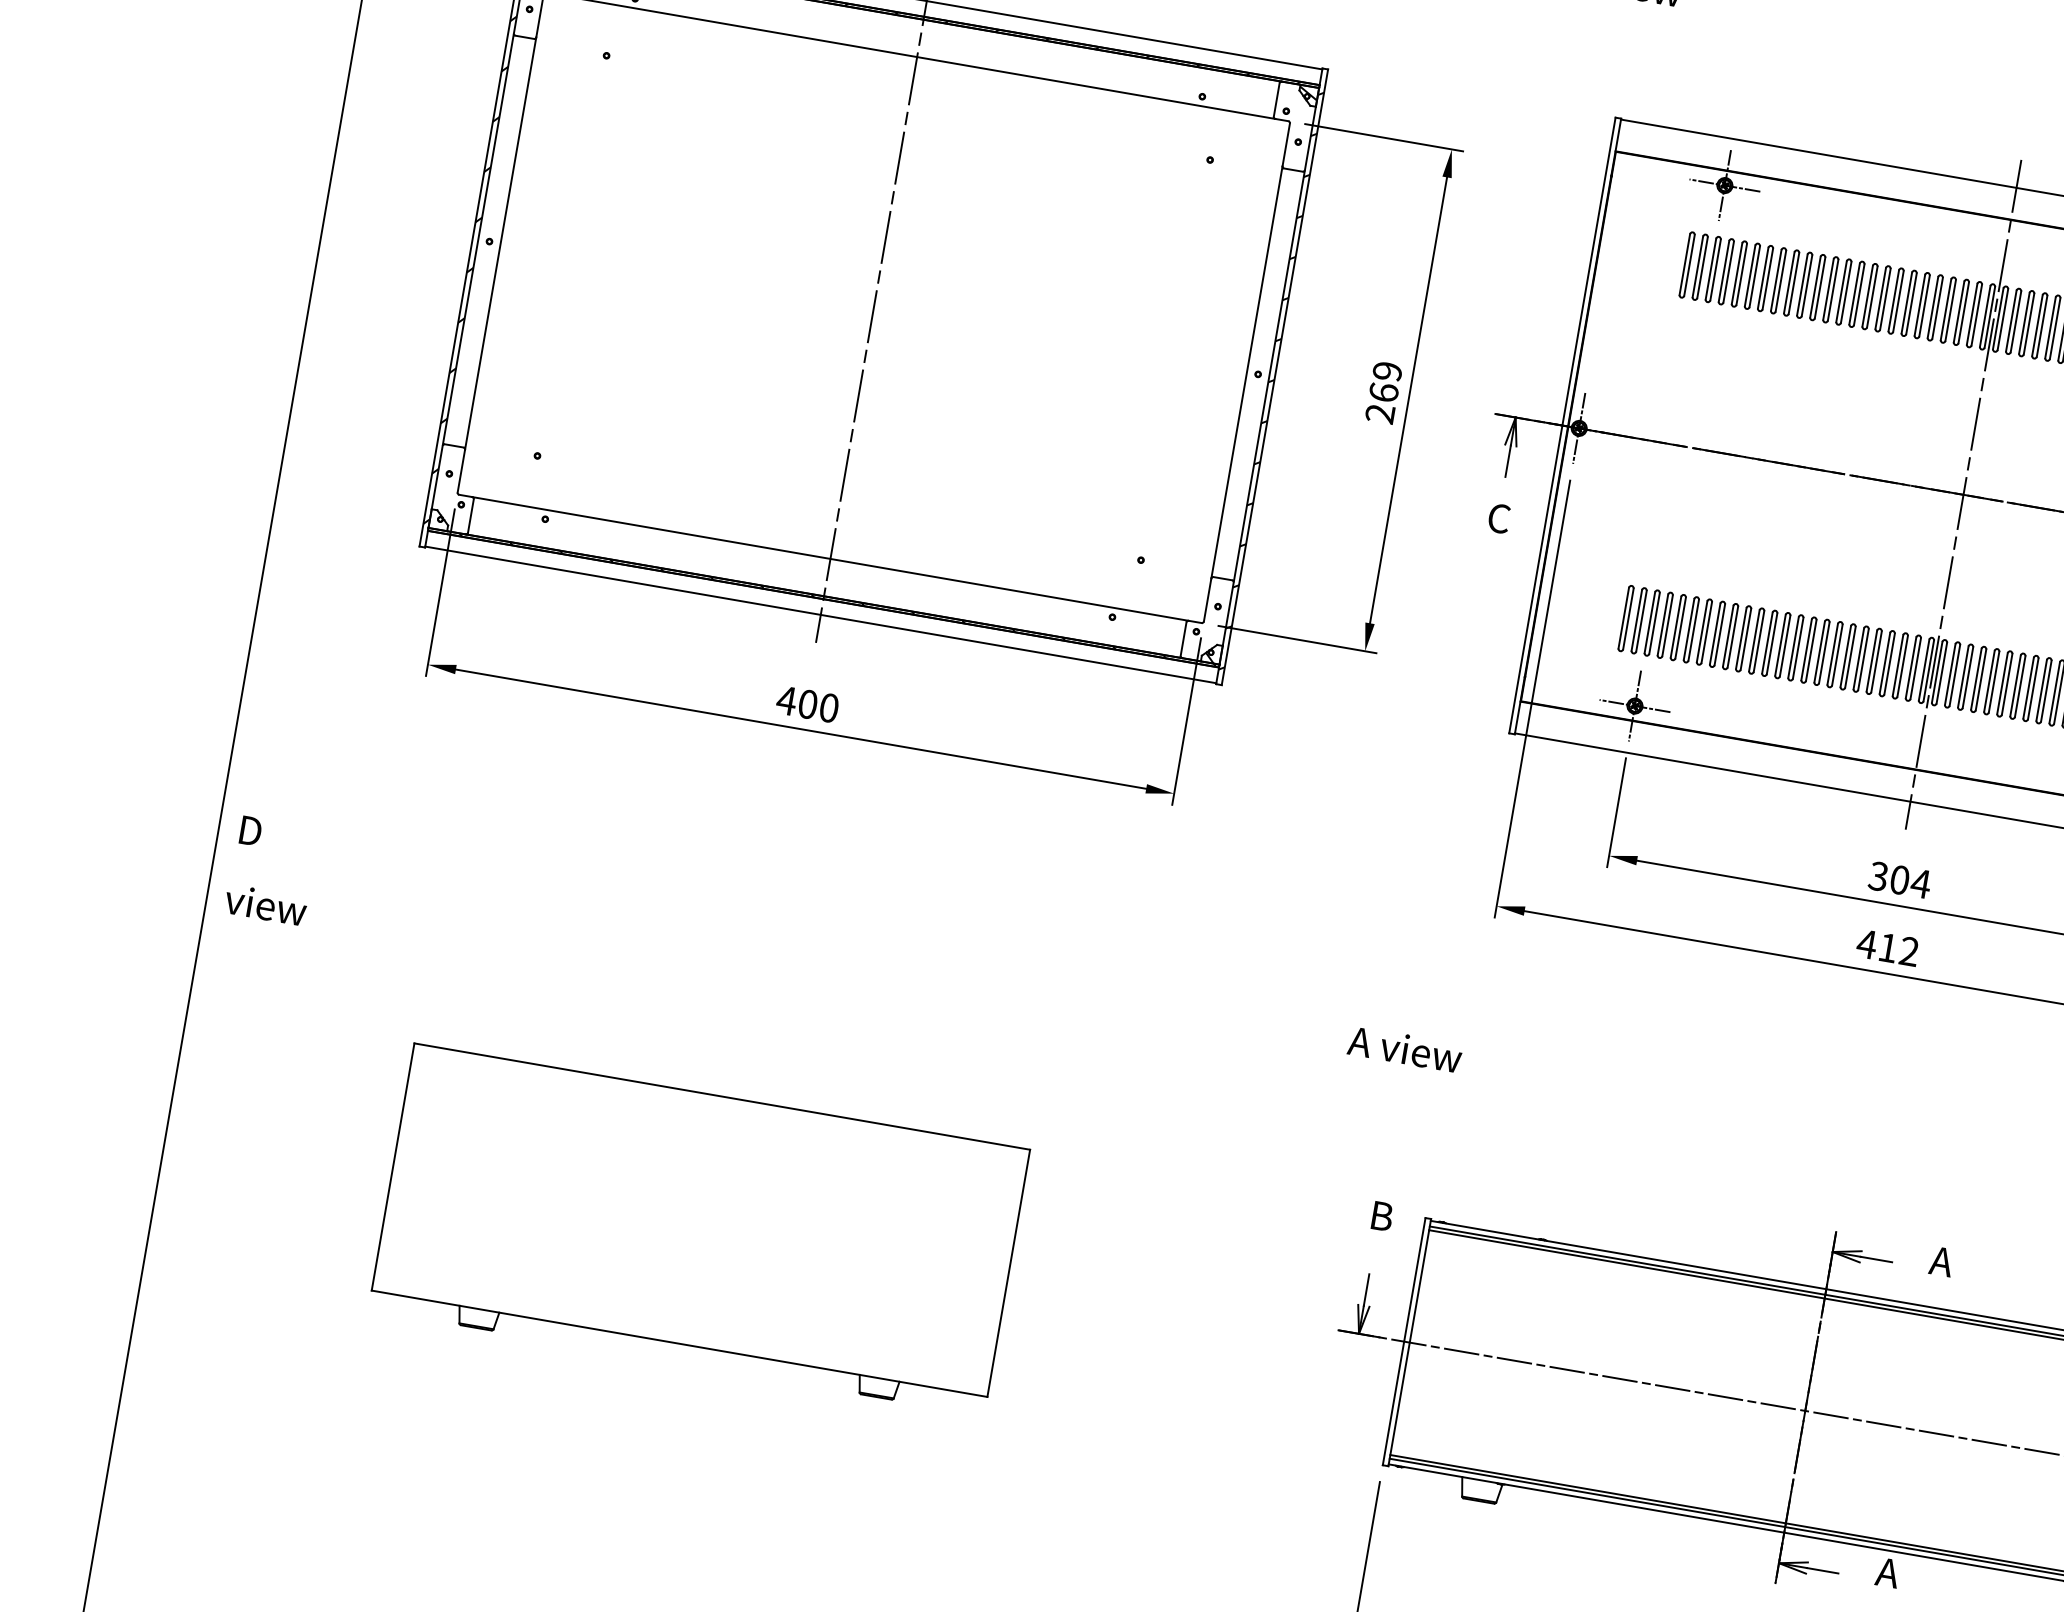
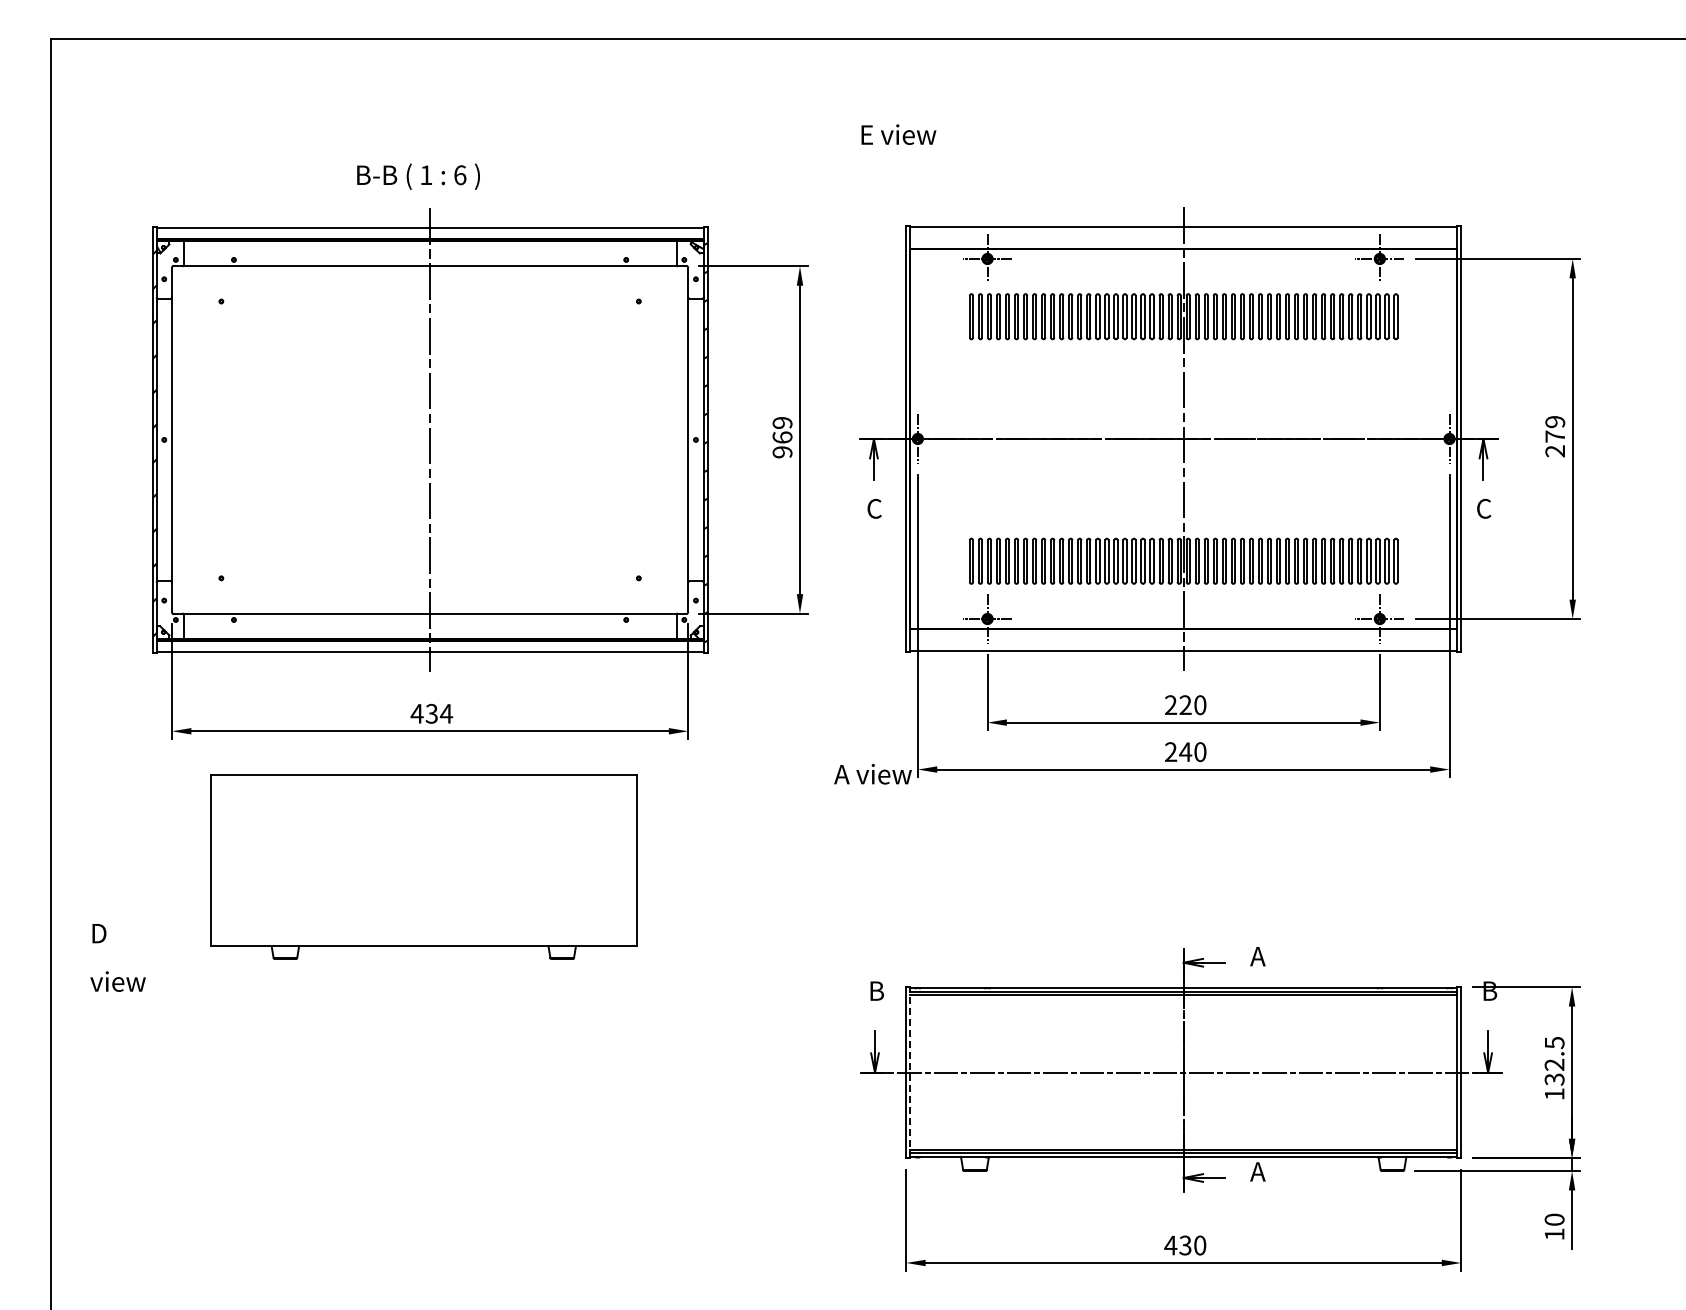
text: (1380, 414) -> (782, 452), 269 -> 969
text: (819, 705) -> (439, 713), 400 -> 434
text: (271, 870) -> (117, 957), moved
text: (1899, 880) -> (1185, 705), 304 -> 220
text: (1887, 948) -> (1185, 752), 412 -> 240
text: (1404, 1049) -> (872, 774), moved
part: (699, 1228) -> (423, 866), moved
line: (1410, 1342) -> (910, 1072), solid -> dashed

